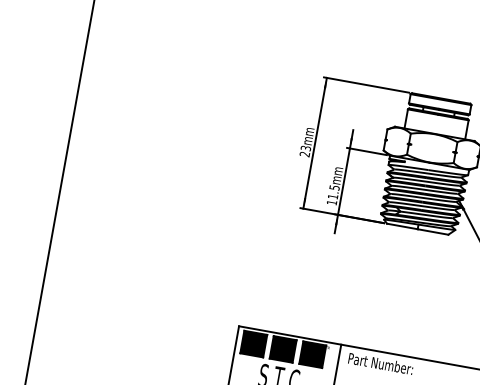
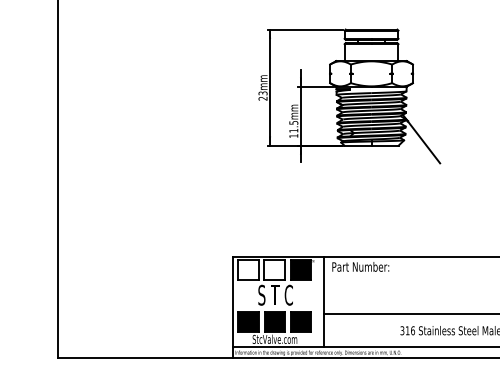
fill: (253, 343) -> (248, 269), removed
fill: (283, 349) -> (274, 269), removed

